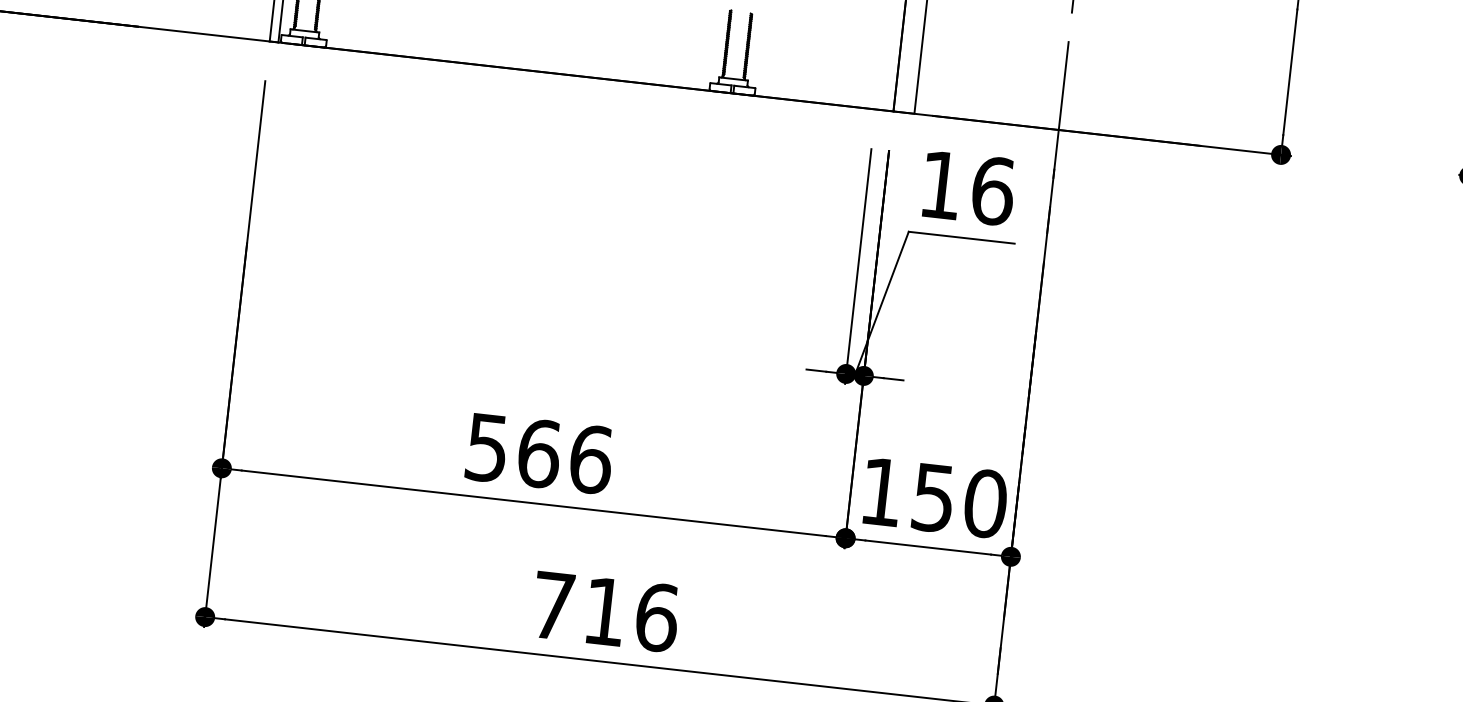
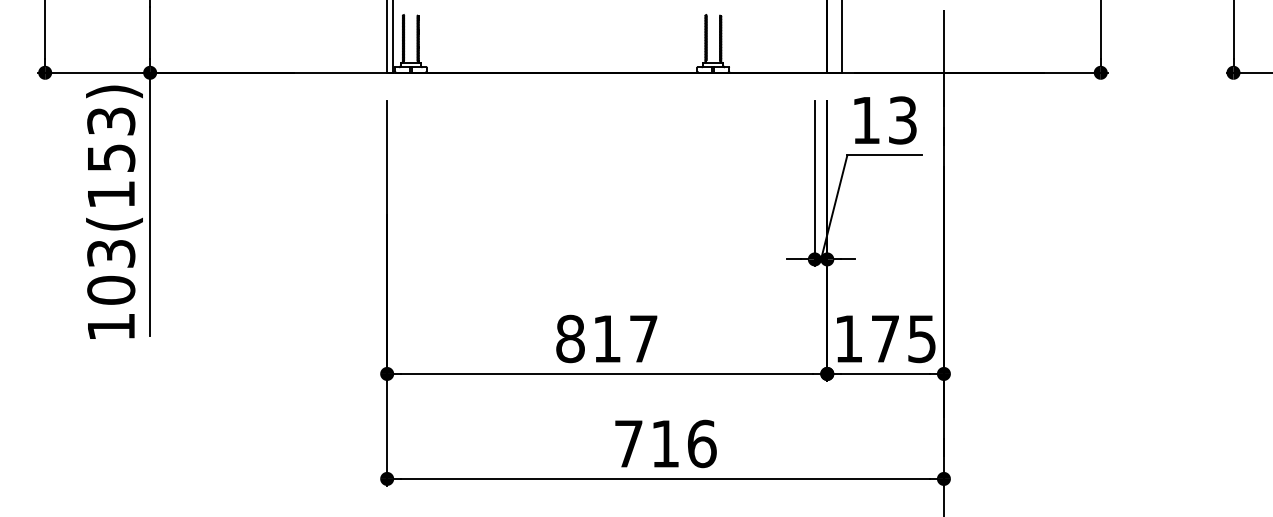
text: (992, 191) -> (902, 120), 16 -> 13
text: (539, 453) -> (607, 338), 566 -> 817
text: (959, 500) -> (903, 338), 150 -> 175

